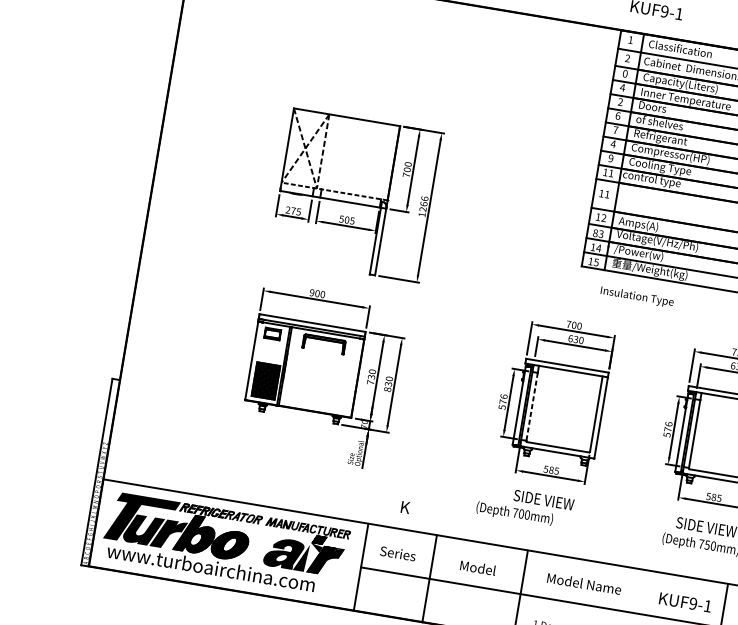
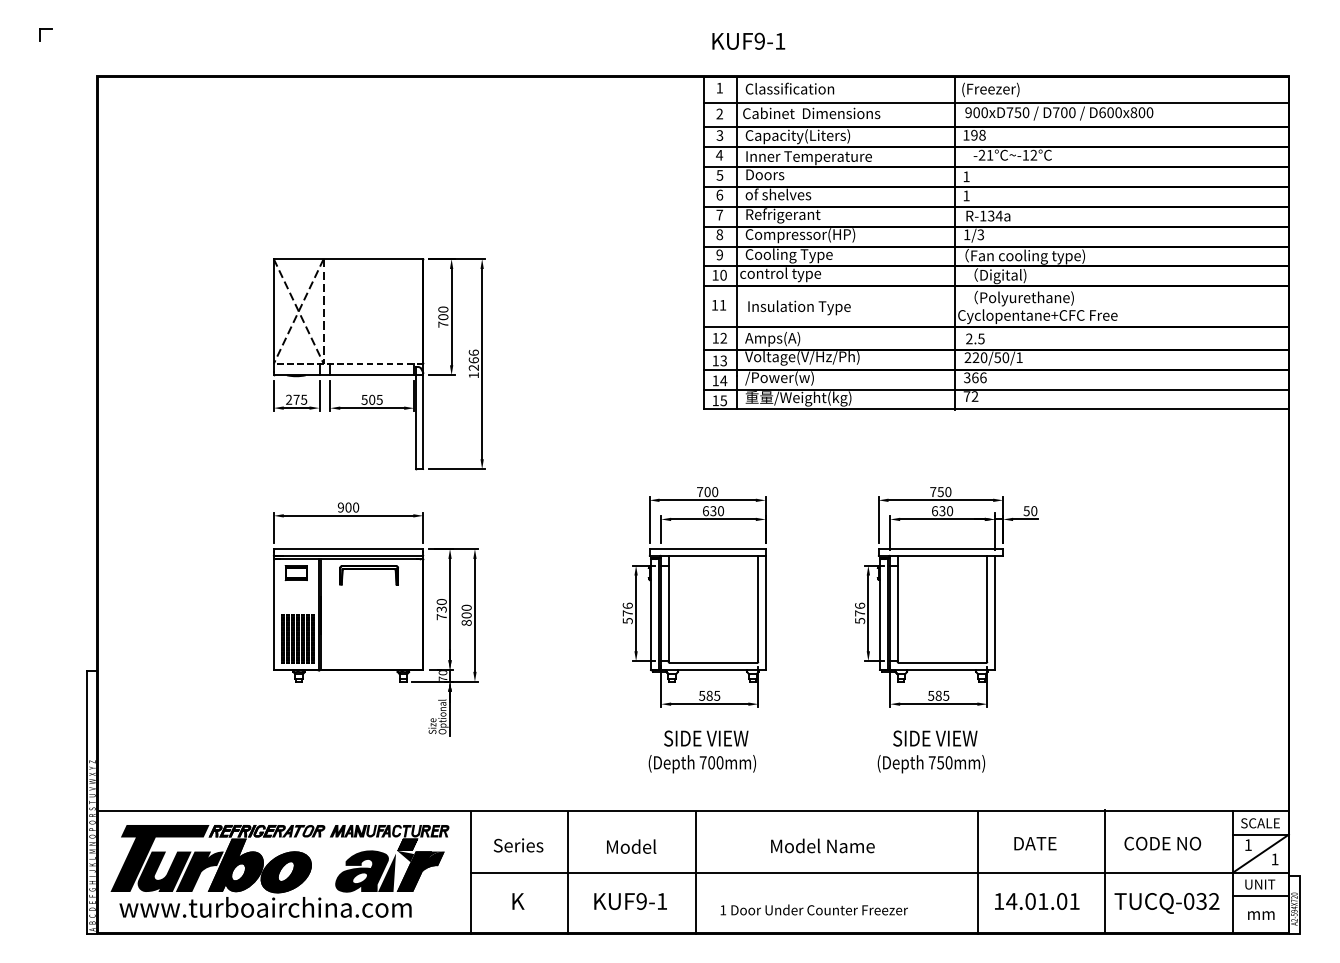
text: (624, 73) -> (719, 135), 0 -> 3
text: (620, 102) -> (719, 175), 2 -> 5
text: (613, 143) -> (719, 234), 4 -> 8
text: (611, 172) -> (723, 274), 11 -> 10
text: (595, 232) -> (715, 360), 83 -> 13
text: (637, 296) -> (799, 307), moved
text: (388, 384) -> (466, 615), 830 -> 800
line: (532, 406) -> (668, 613), dashed -> solid
text: (405, 507) -> (518, 901), moved
text: (514, 514) -> (701, 764), moved
text: (584, 583) -> (822, 845), moved
text: (685, 602) -> (630, 901), moved

